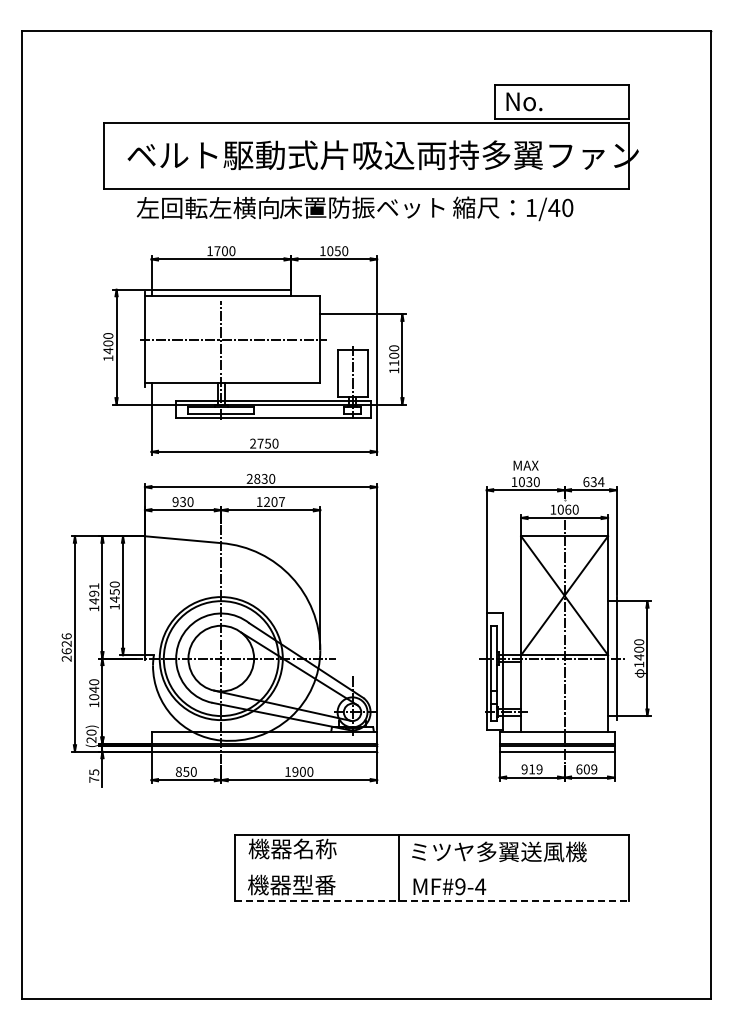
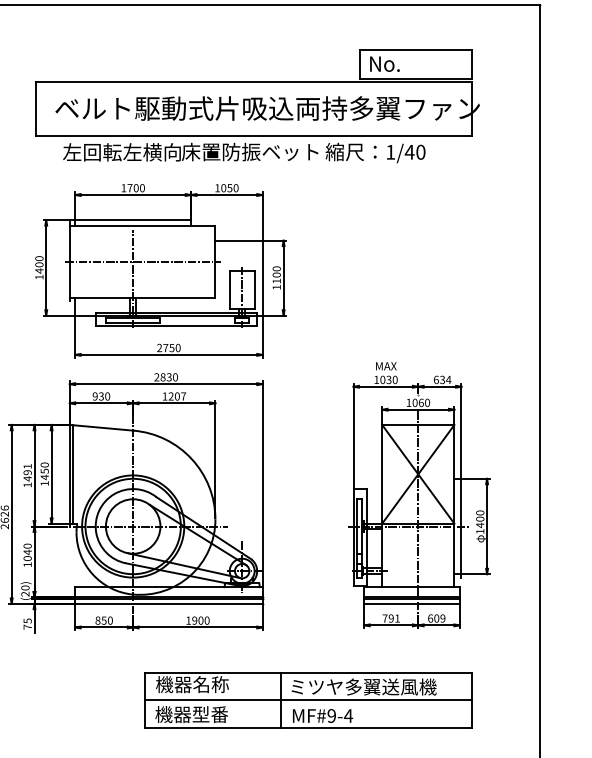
line: (149, 595) -> (73, 474), added
text: (531, 769) -> (390, 618), 919 -> 791
line: (432, 867) -> (308, 699), added
line: (432, 900) -> (308, 727), dashed -> solid

